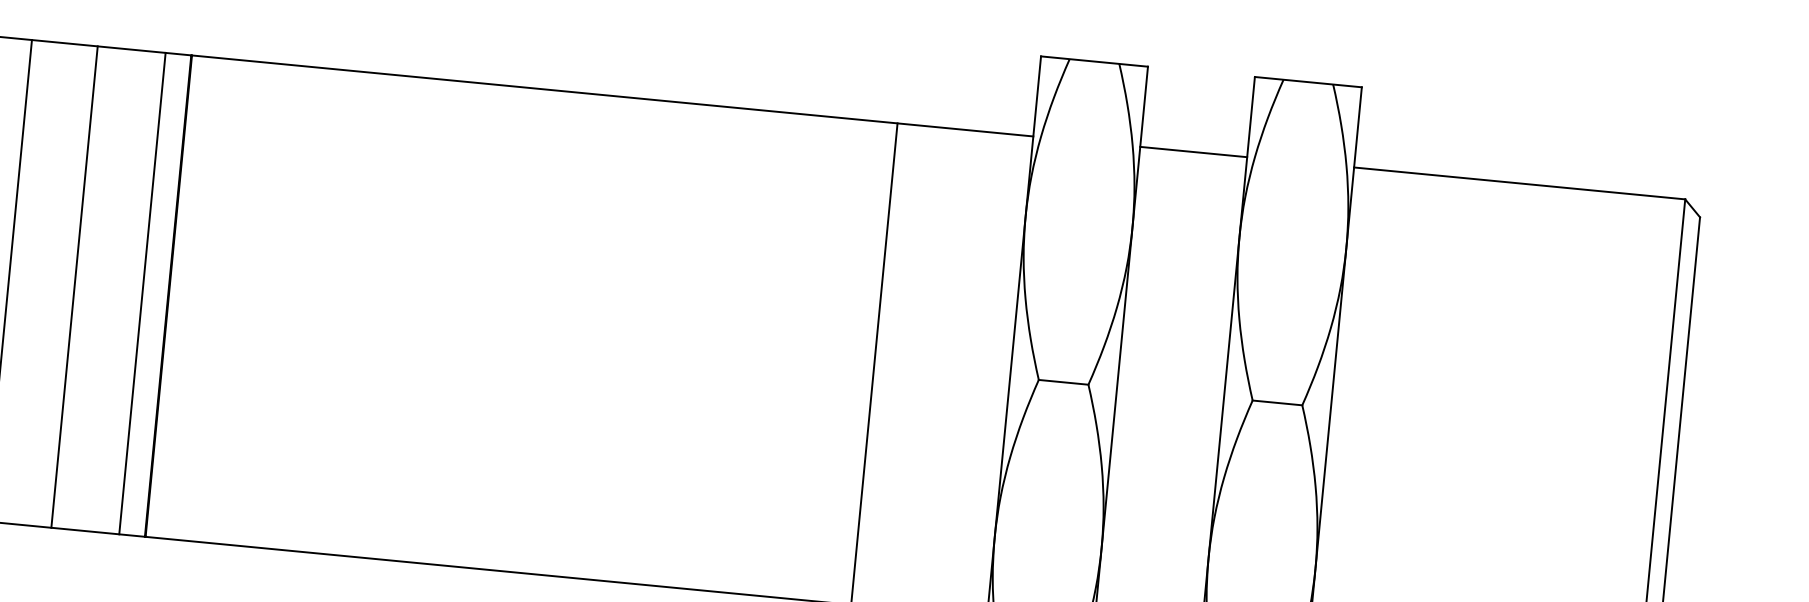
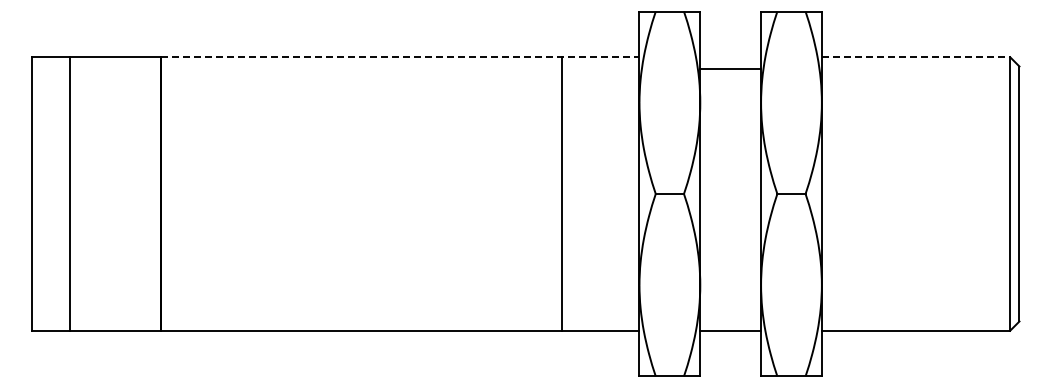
line: (612, 96) -> (400, 57), solid -> dashed
line: (1193, 152) -> (730, 69), moved
line: (1520, 184) -> (916, 57), solid -> dashed
line: (74, 286) -> (107, 193), removed
line: (143, 292) -> (146, 193), removed

